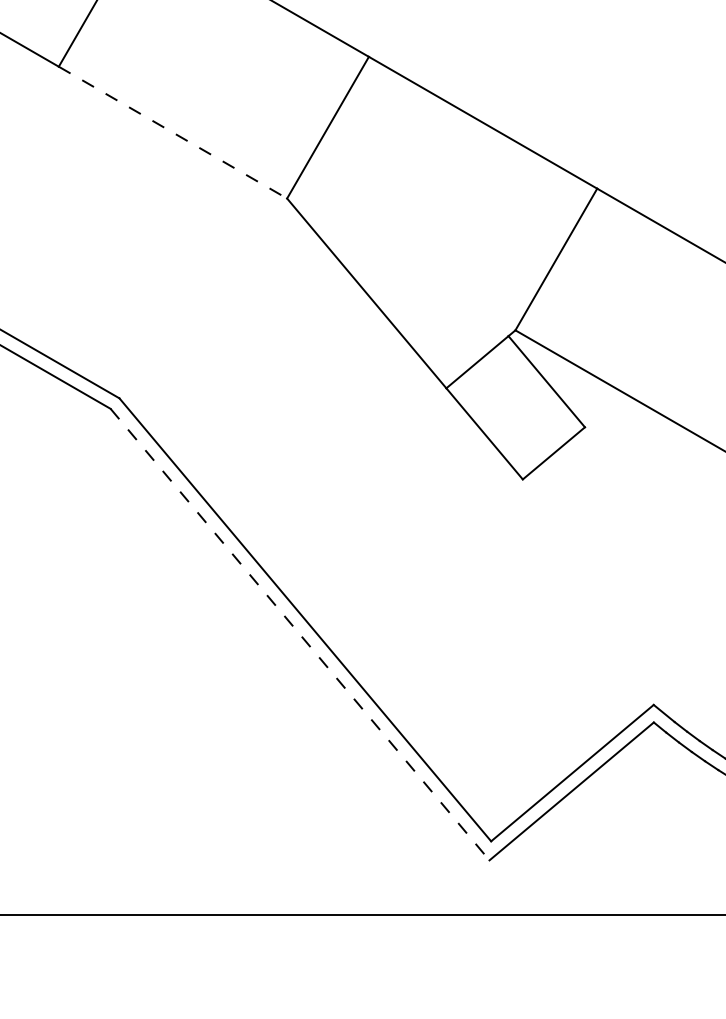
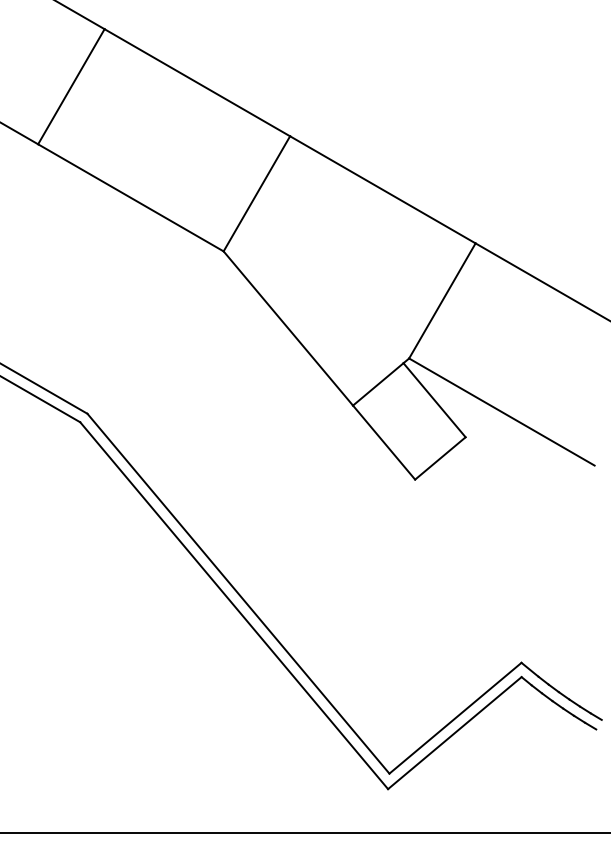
line: (173, 133) -> (131, 198), dashed -> solid
line: (300, 635) -> (234, 606), dashed -> solid

